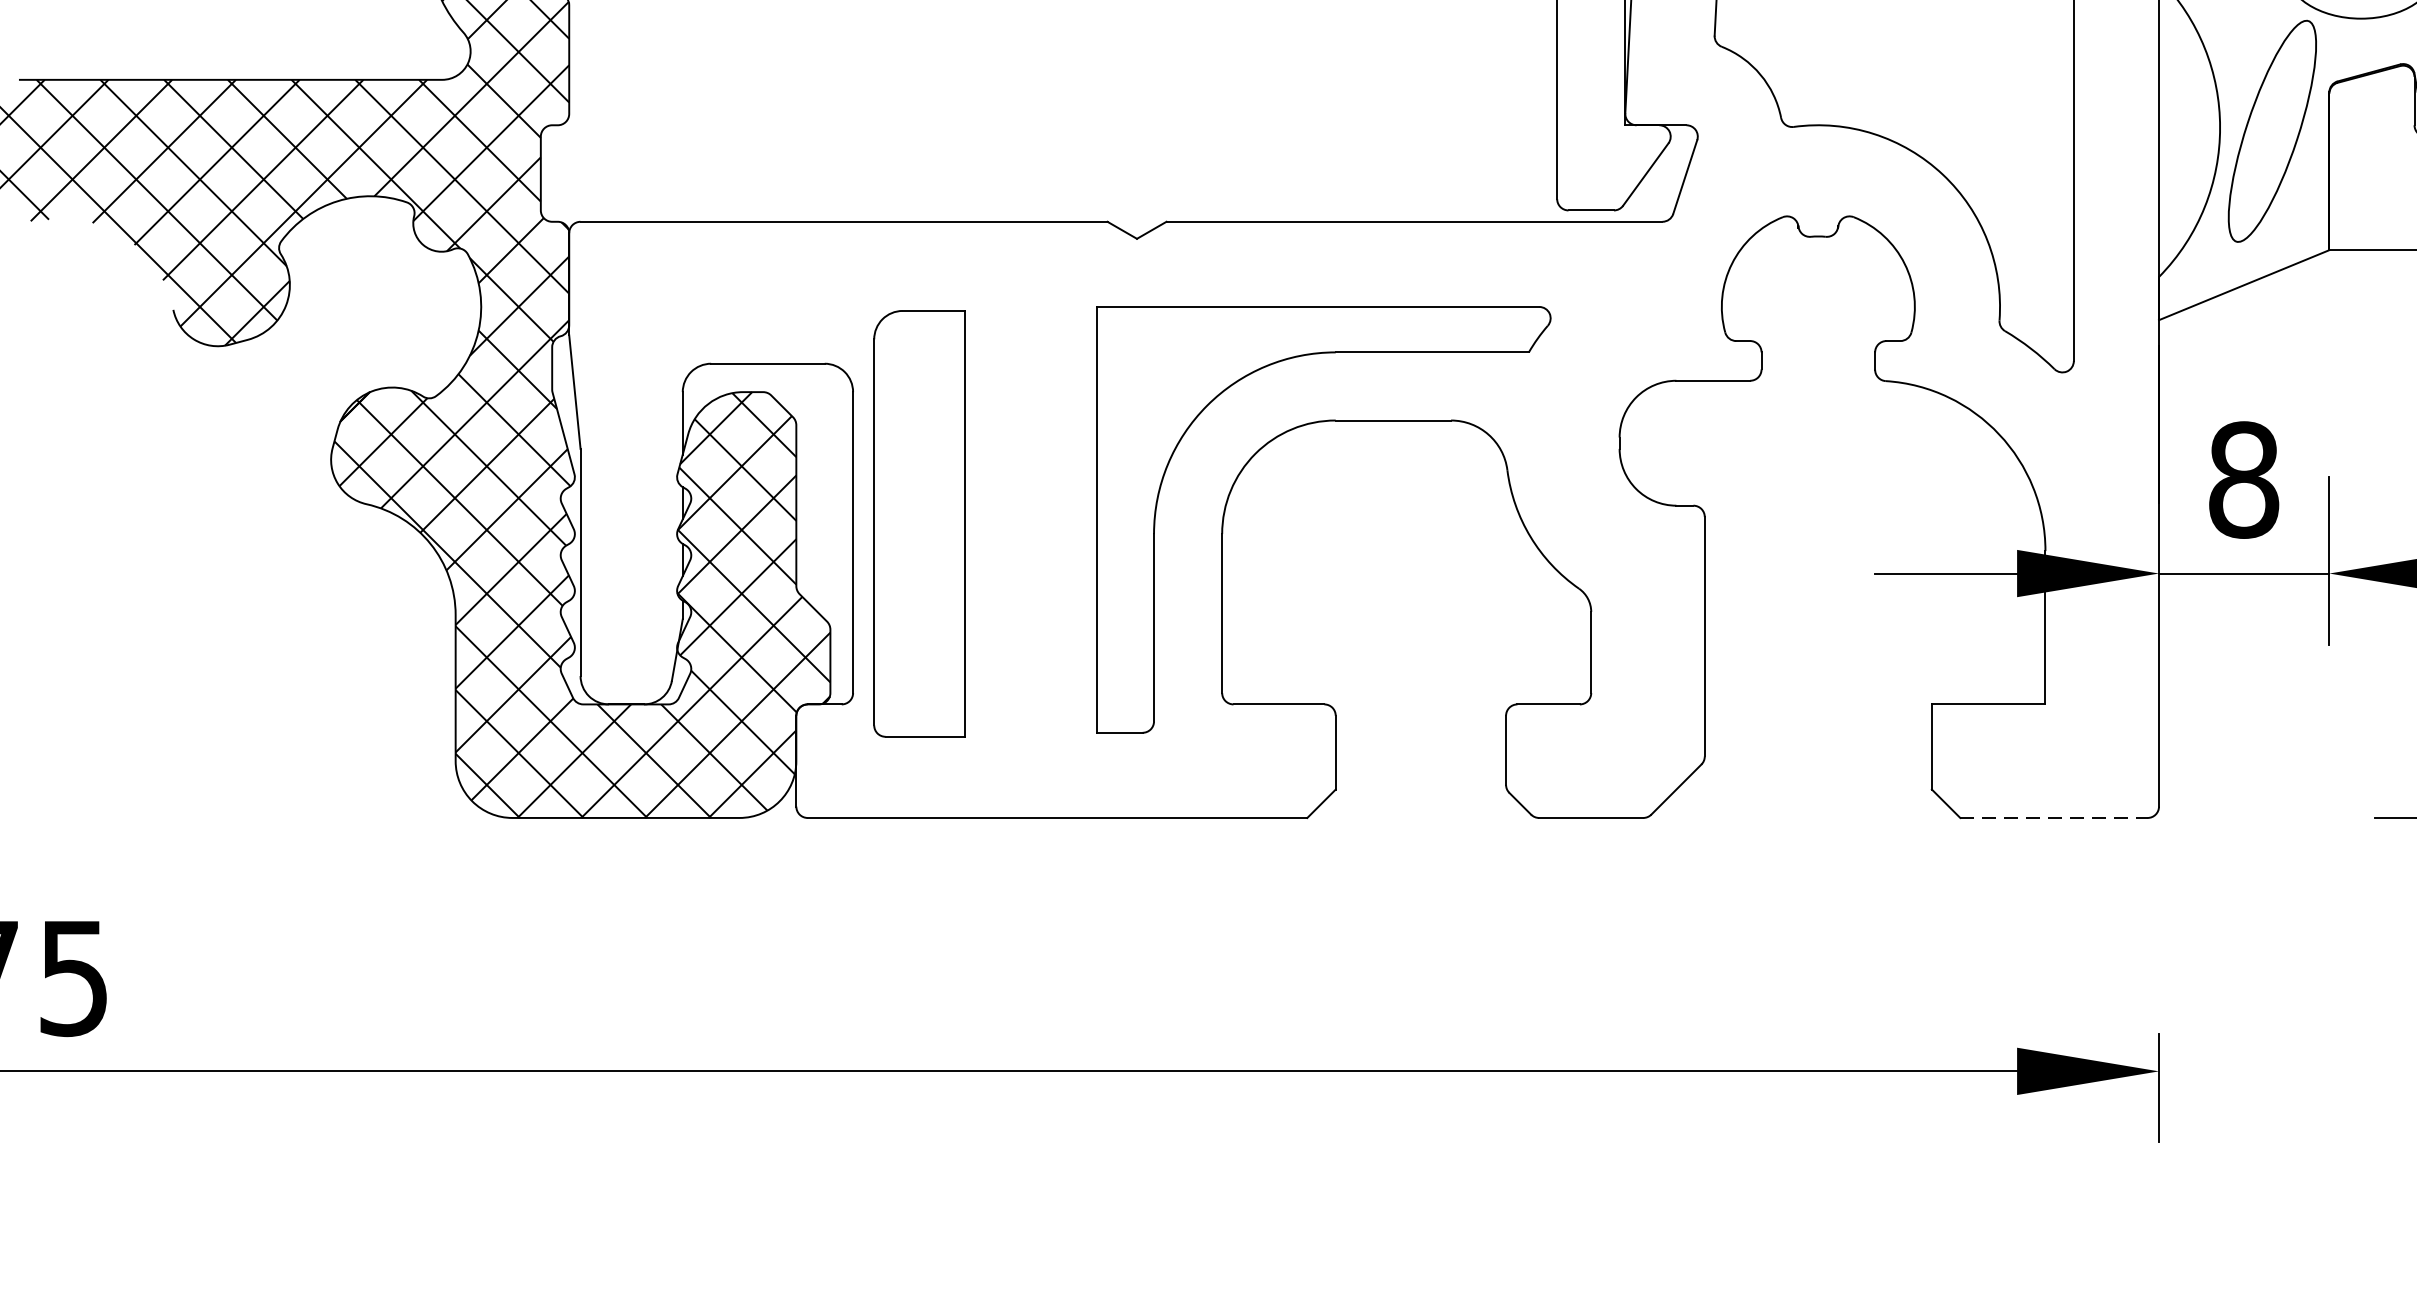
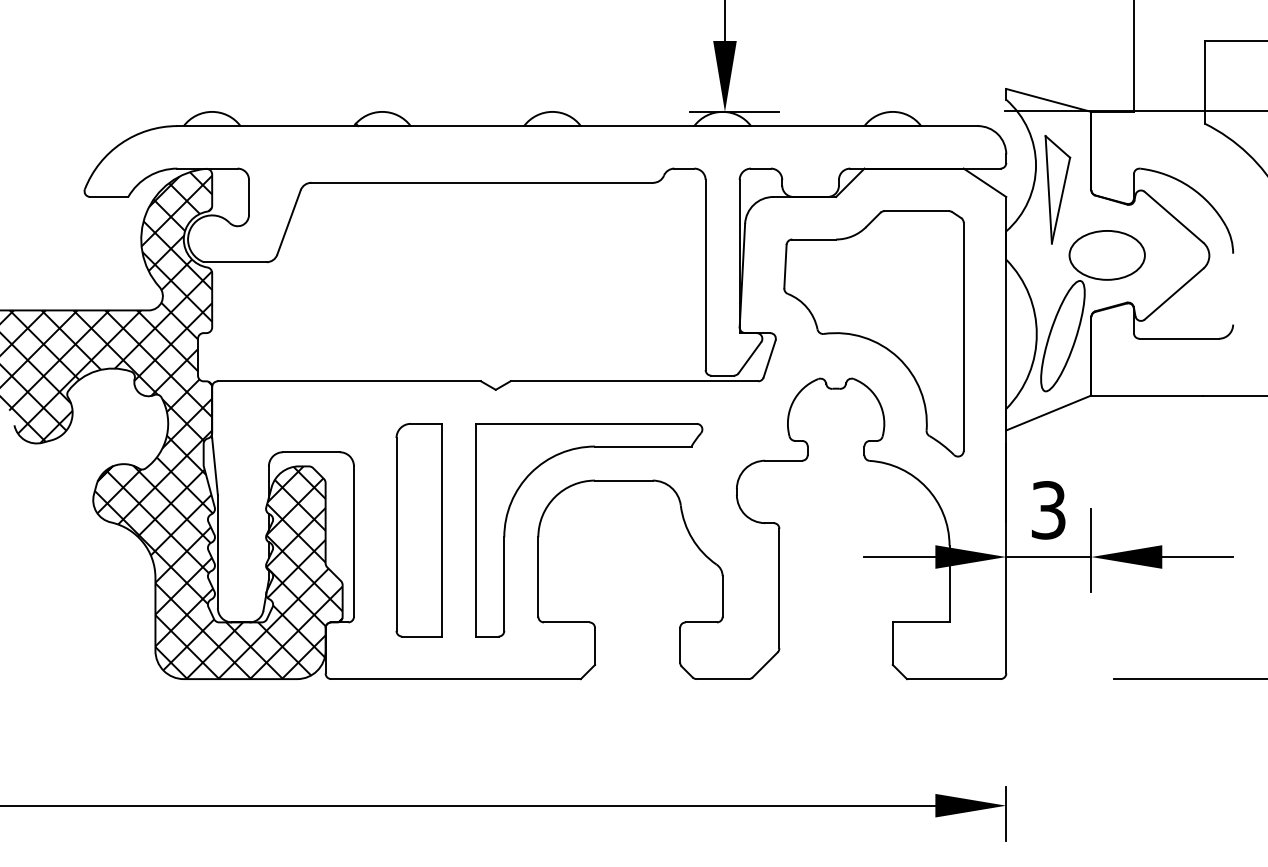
text: (2243, 480) -> (1048, 510), 8 -> 3
part: (918, 524) -> (418, 530), moved
line: (2053, 818) -> (953, 679), dashed -> solid

